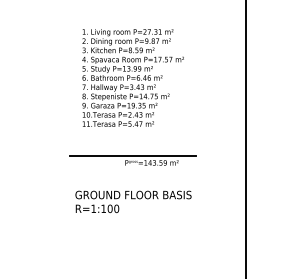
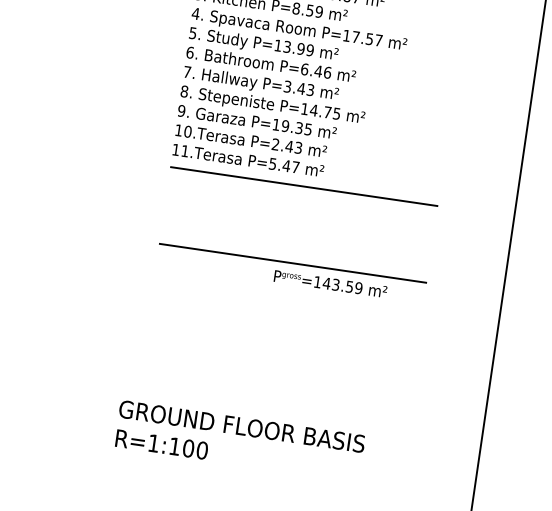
line: (146, 132) -> (305, 186), added
part: (132, 160) -> (290, 273), moved
text: (133, 201) -> (240, 440), moved

